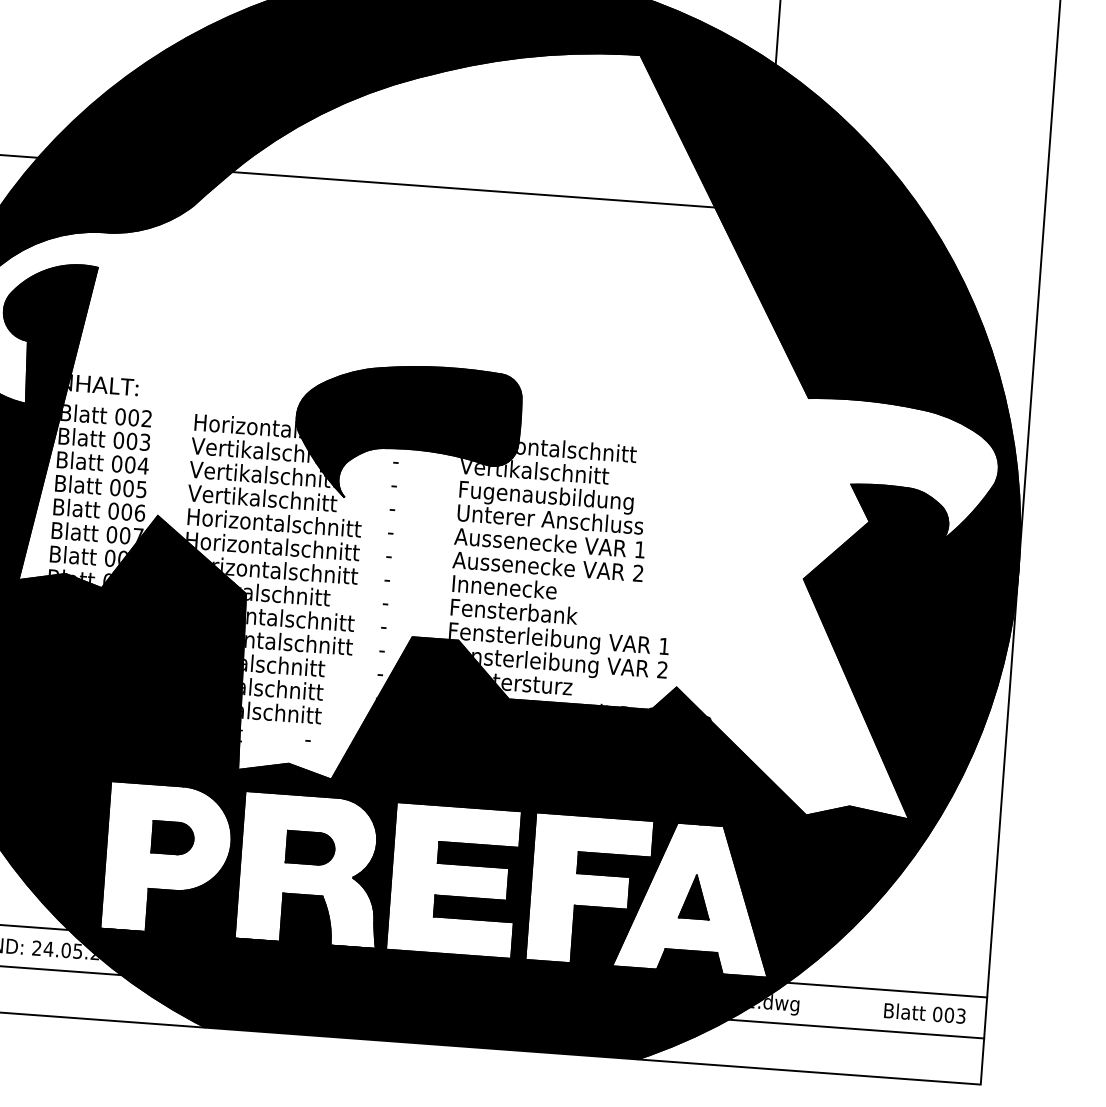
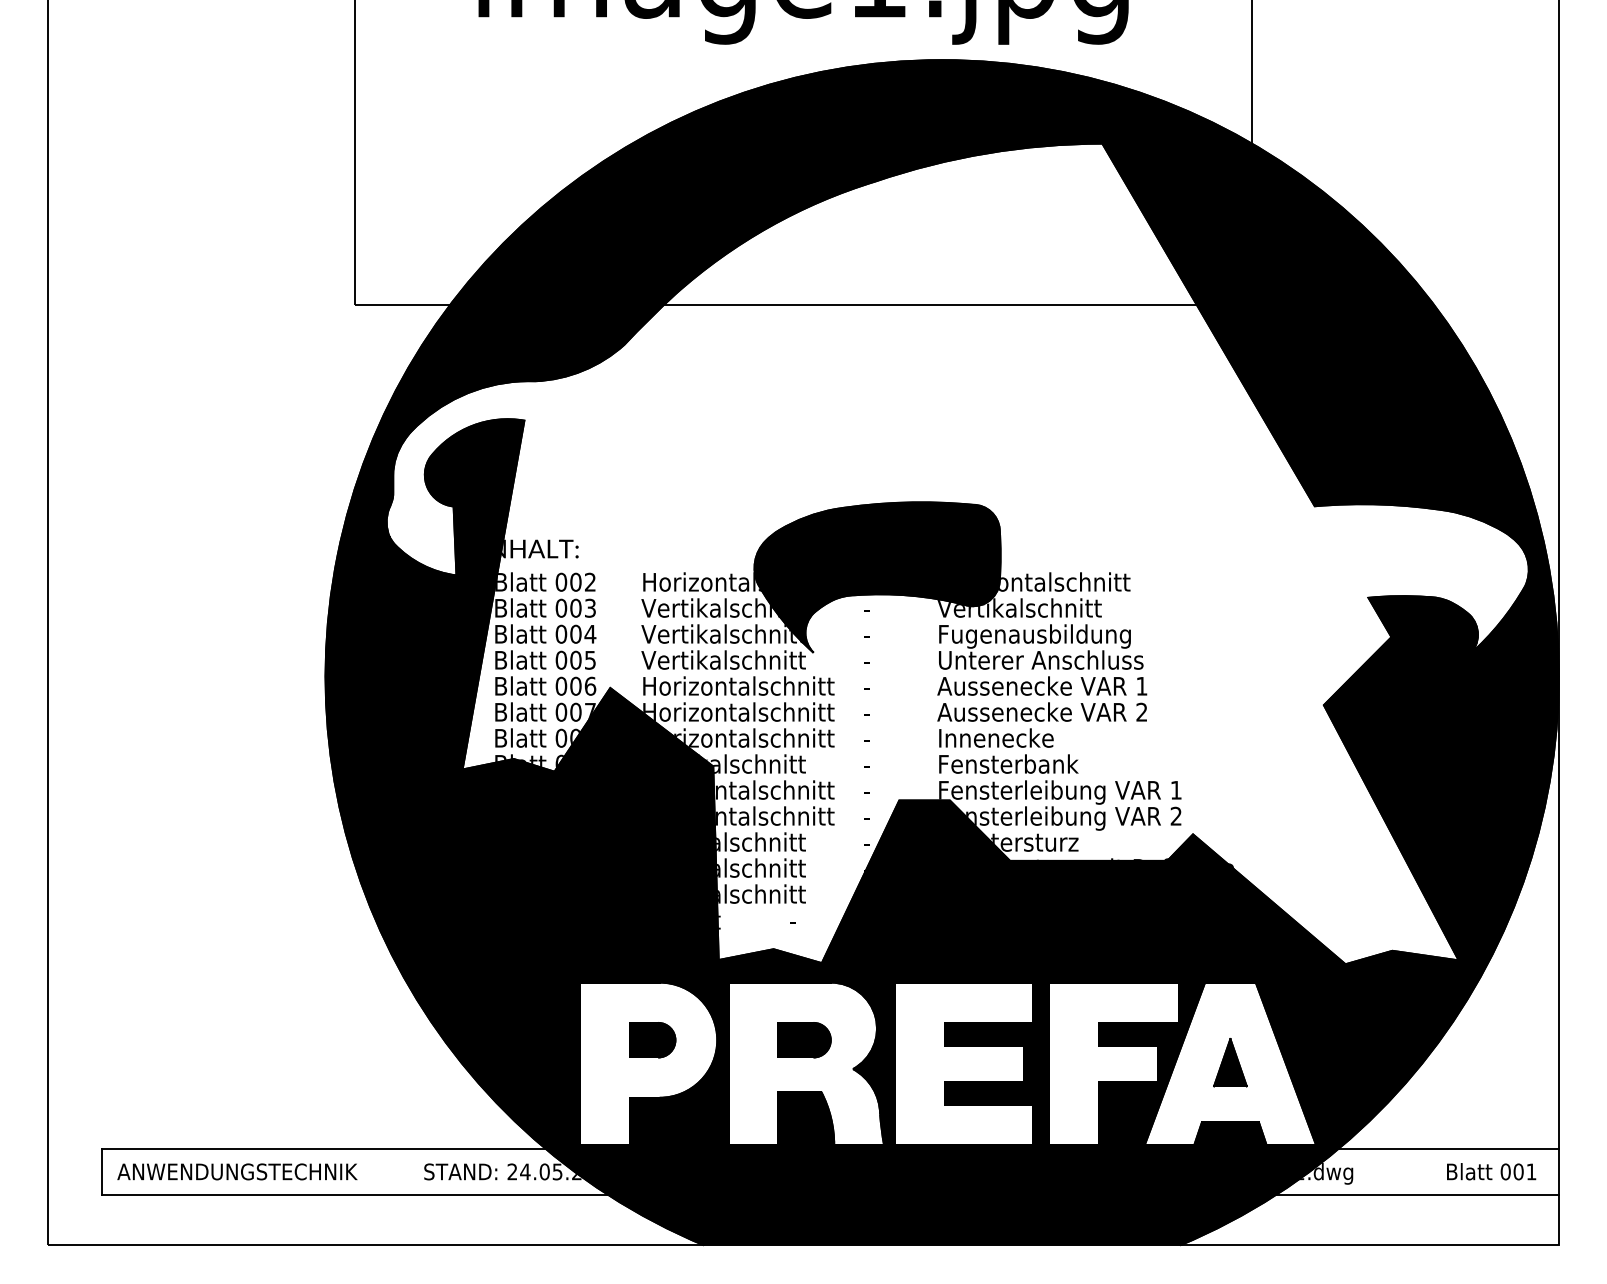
text: (961, 1015) -> (1531, 1171), 003 -> 001

